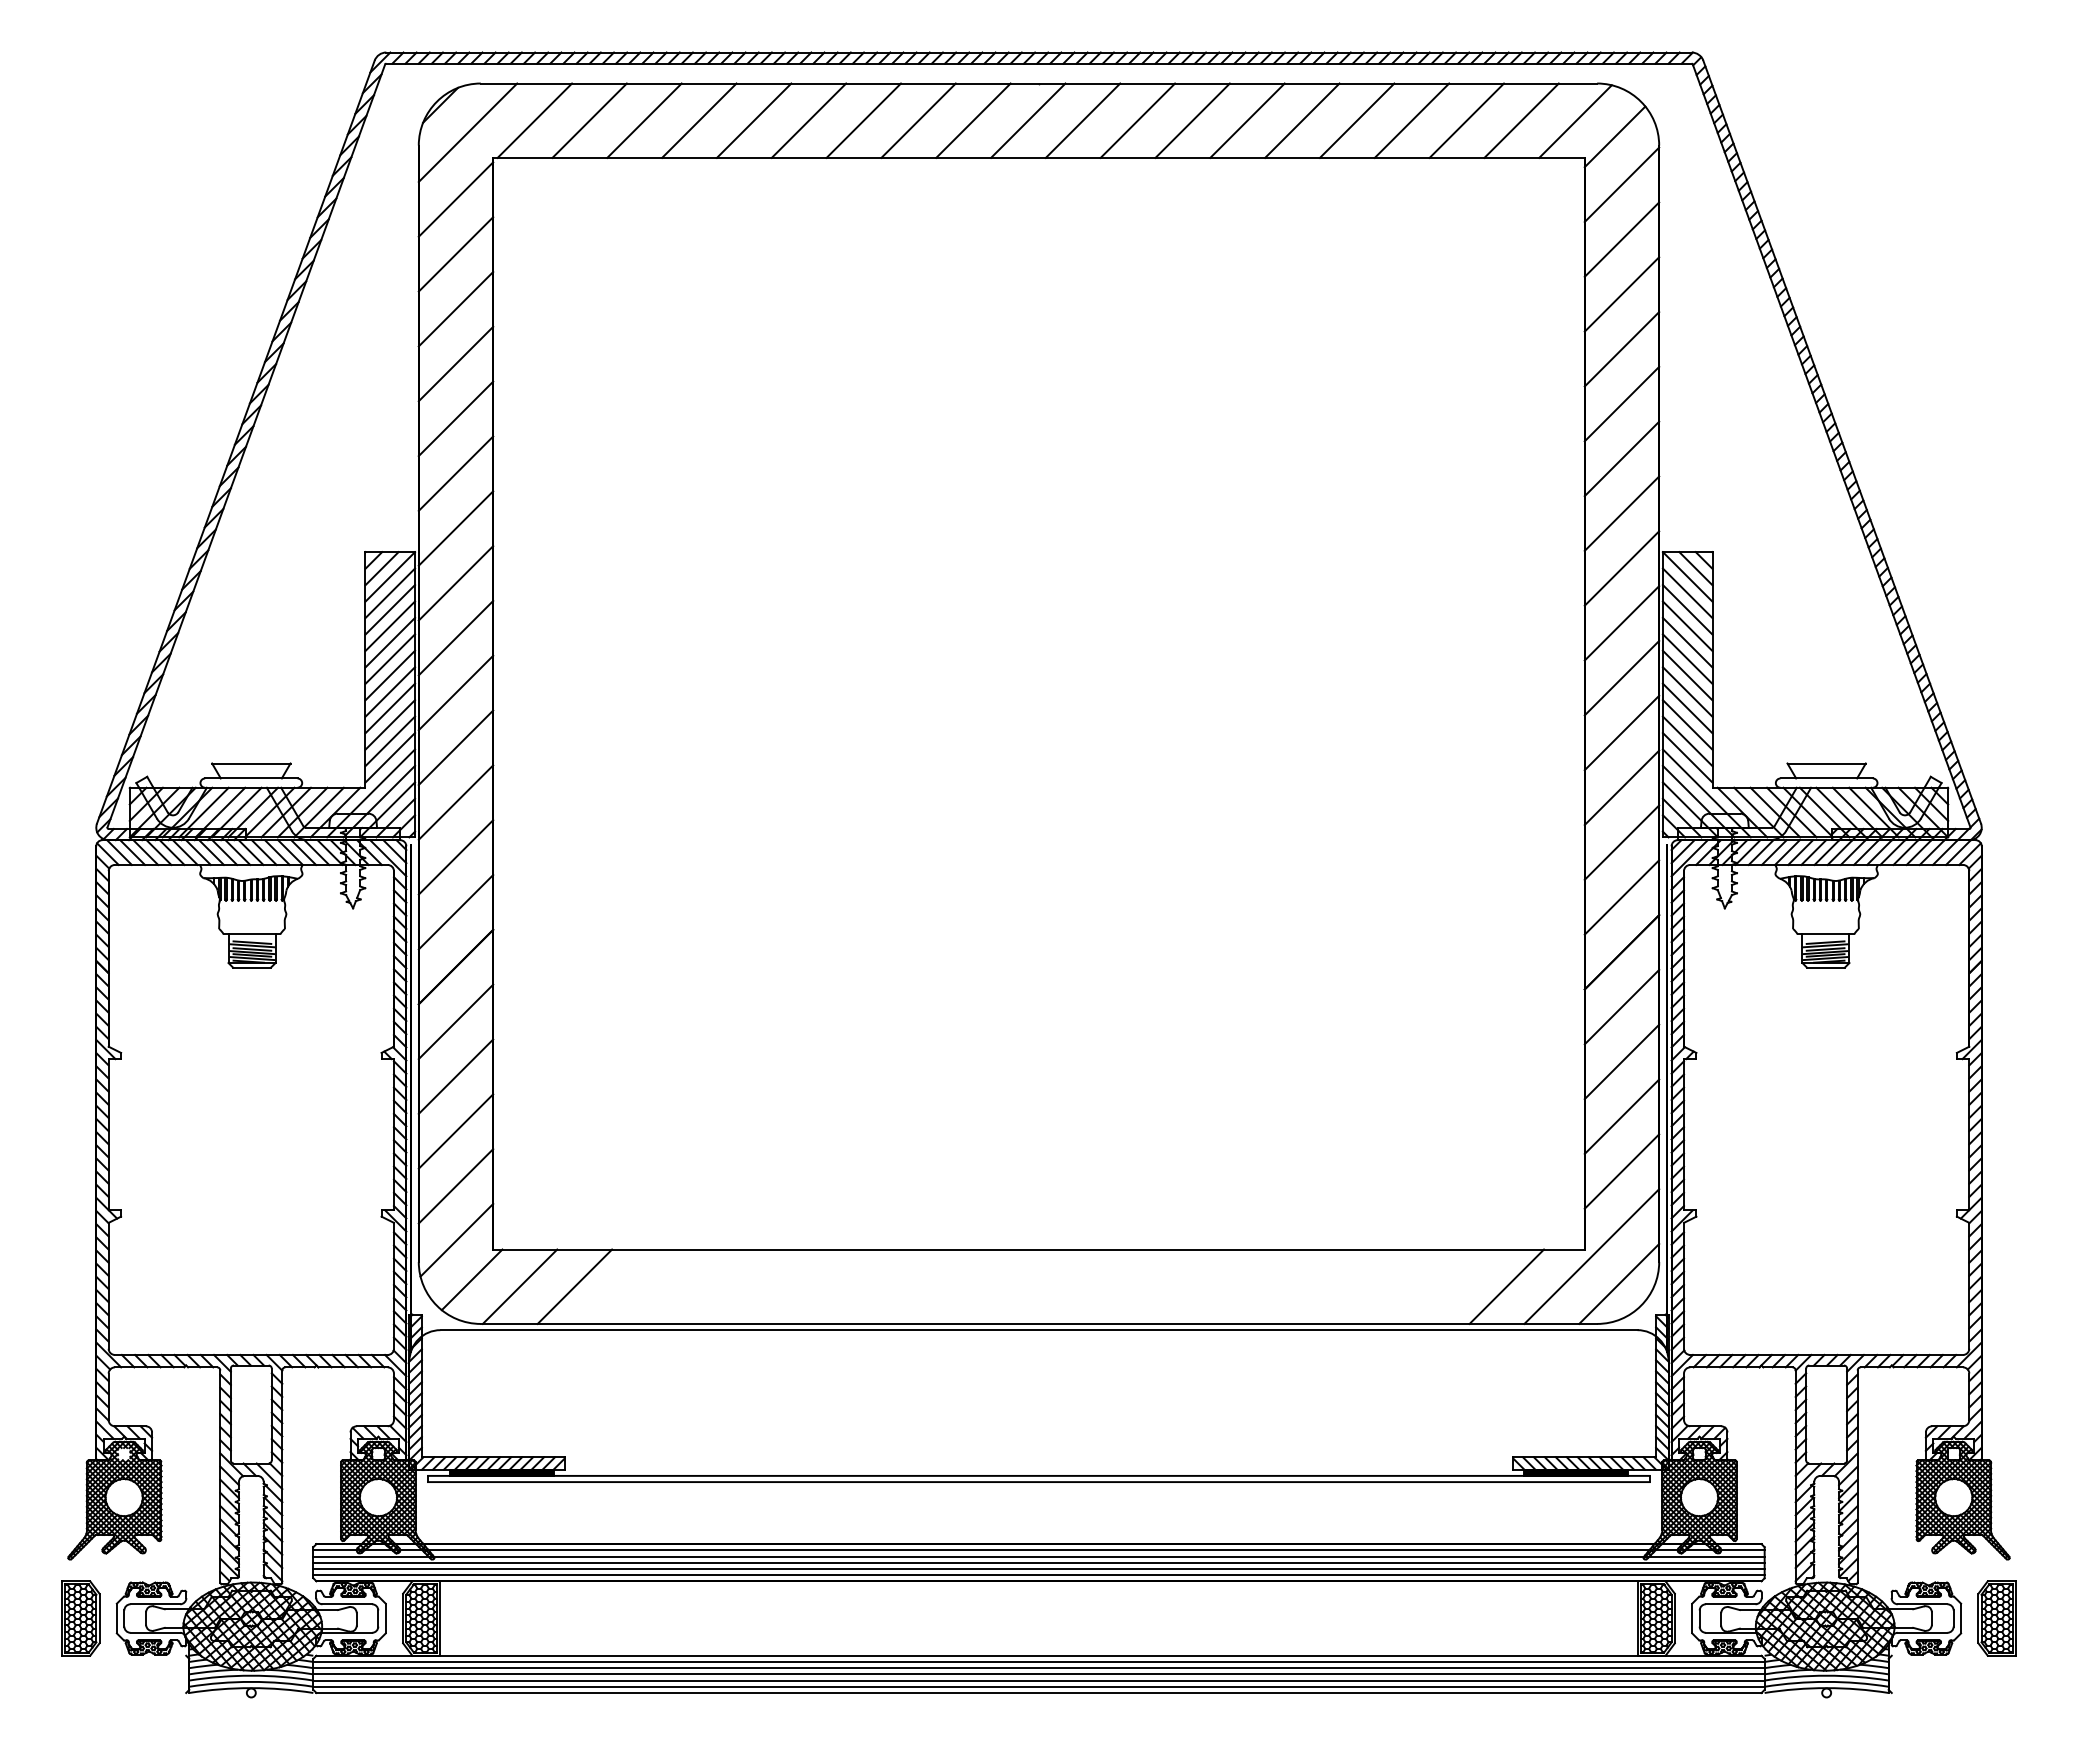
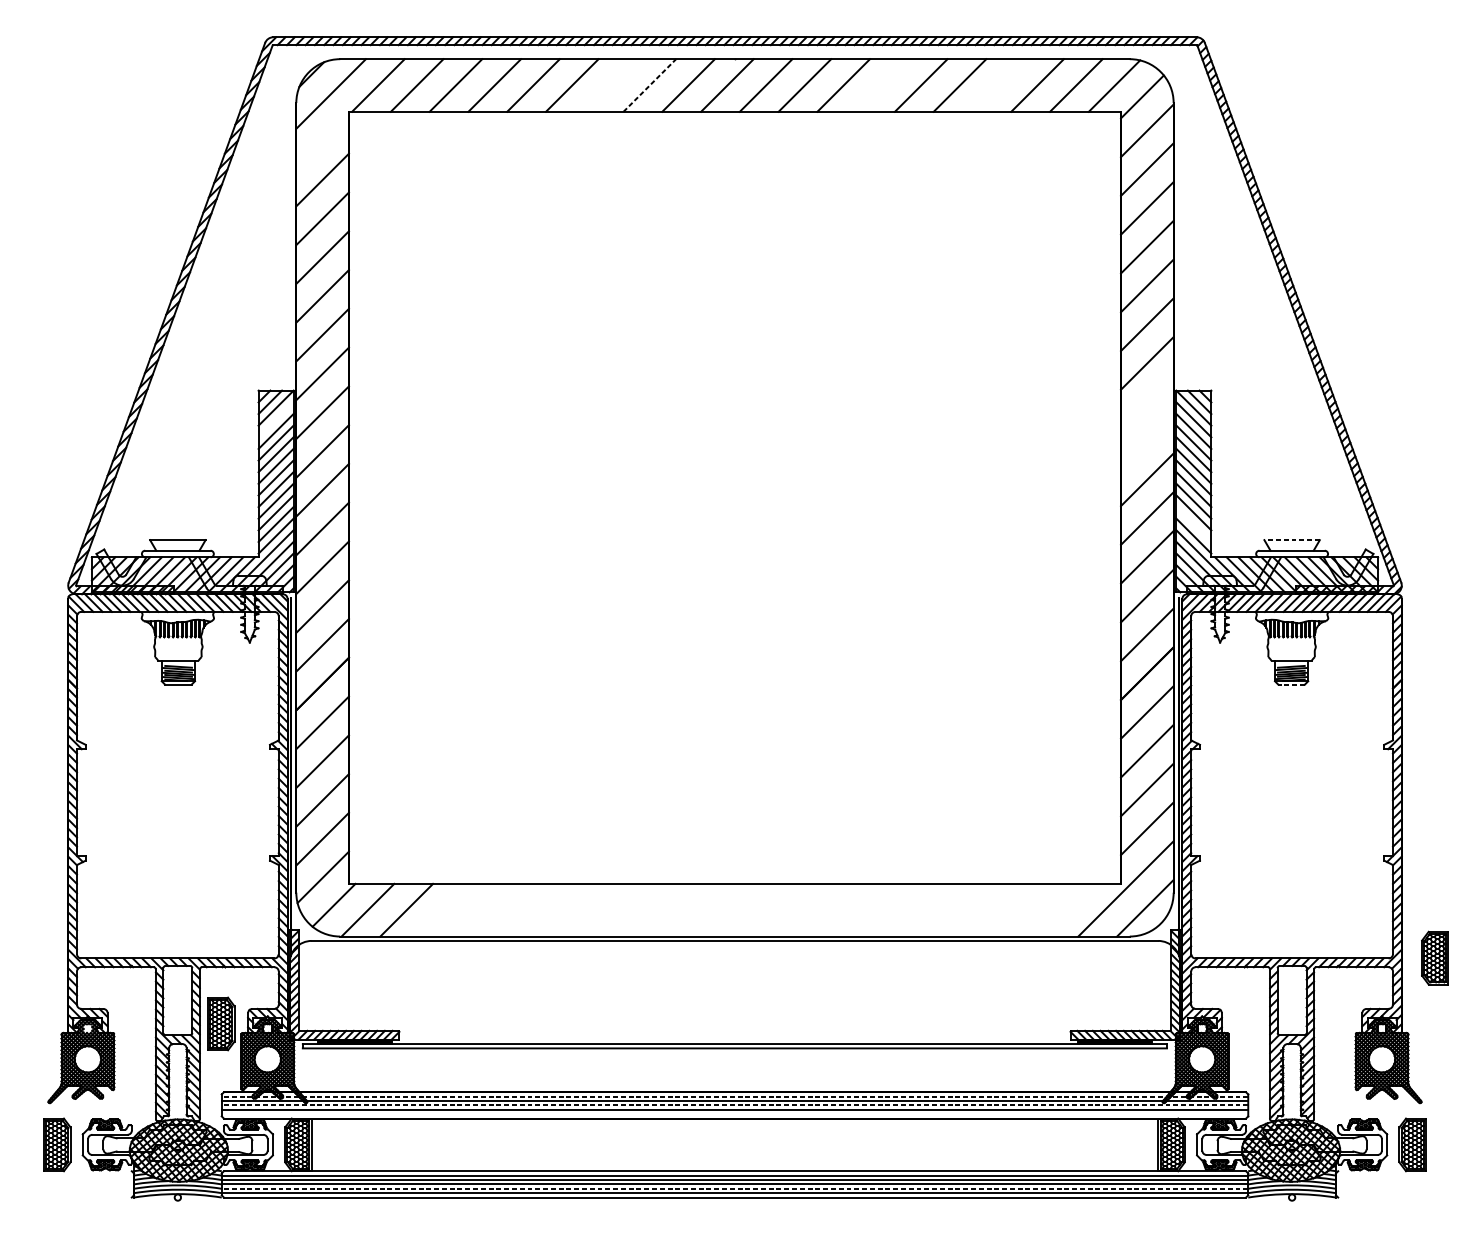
line: (863, 120) -> (610, 85), removed
line: (918, 120) -> (649, 85), solid -> dashed
line: (1247, 120) -> (882, 85), removed
line: (1411, 120) -> (998, 85), removed
line: (455, 199) -> (322, 141), removed
line: (1621, 568) -> (1147, 402), removed
line: (390, 593) -> (276, 419), removed
line: (1621, 623) -> (1147, 441), removed
line: (1687, 741) -> (1193, 524), removed
line: (1826, 763) -> (1291, 540), solid -> dashed
line: (1825, 967) -> (1291, 684), solid -> dashed
line: (1506, 1286) -> (1065, 910), removed
part: (2028, 1354) -> (1434, 958), added
part: (312, 1447) -> (221, 1023), added
line: (1039, 1550) -> (735, 1096), solid -> dashed
line: (1039, 1562) -> (735, 1105), solid -> dashed
line: (1038, 1575) -> (734, 1114), removed
line: (1039, 1680) -> (735, 1188), solid -> dashed

